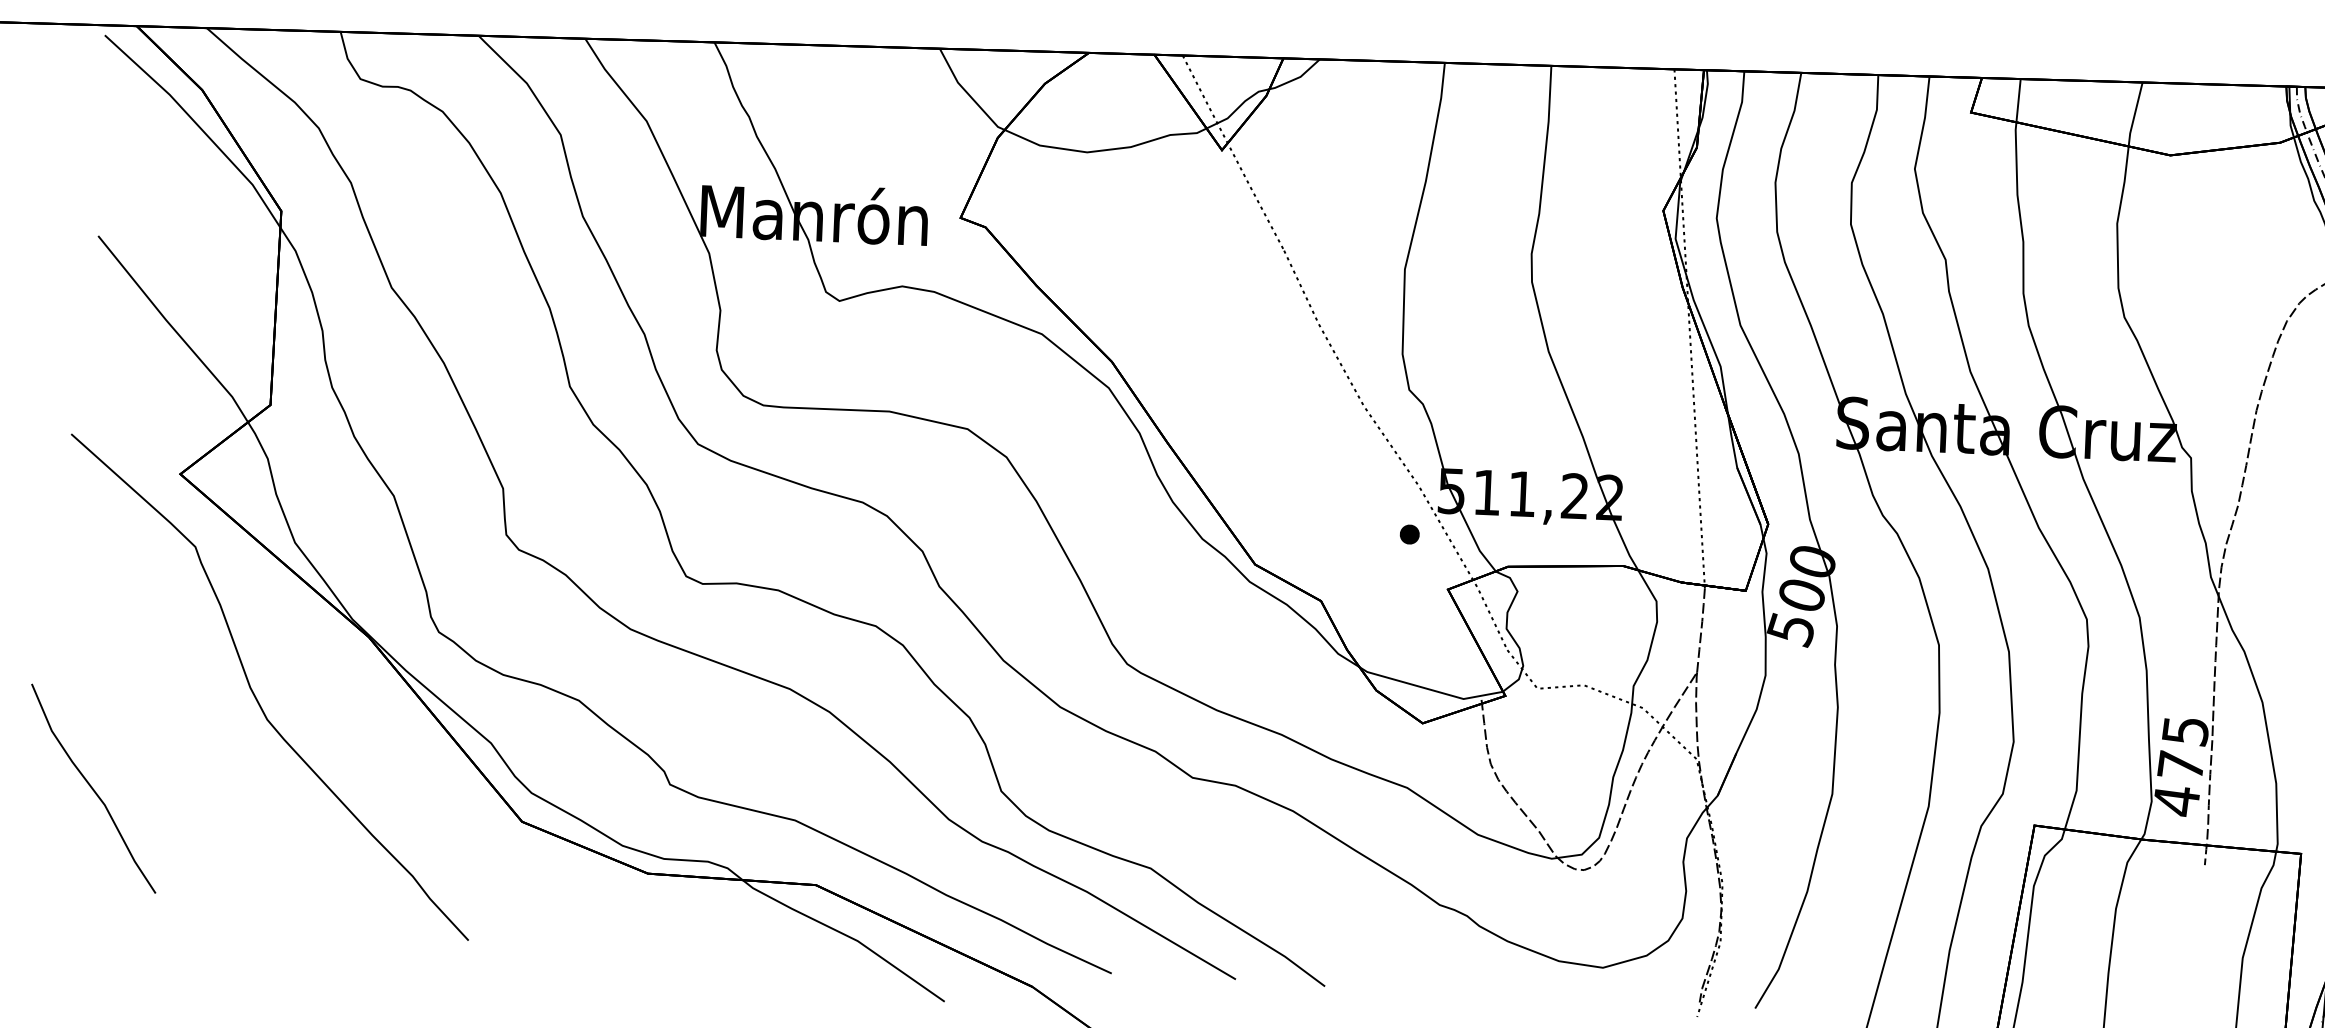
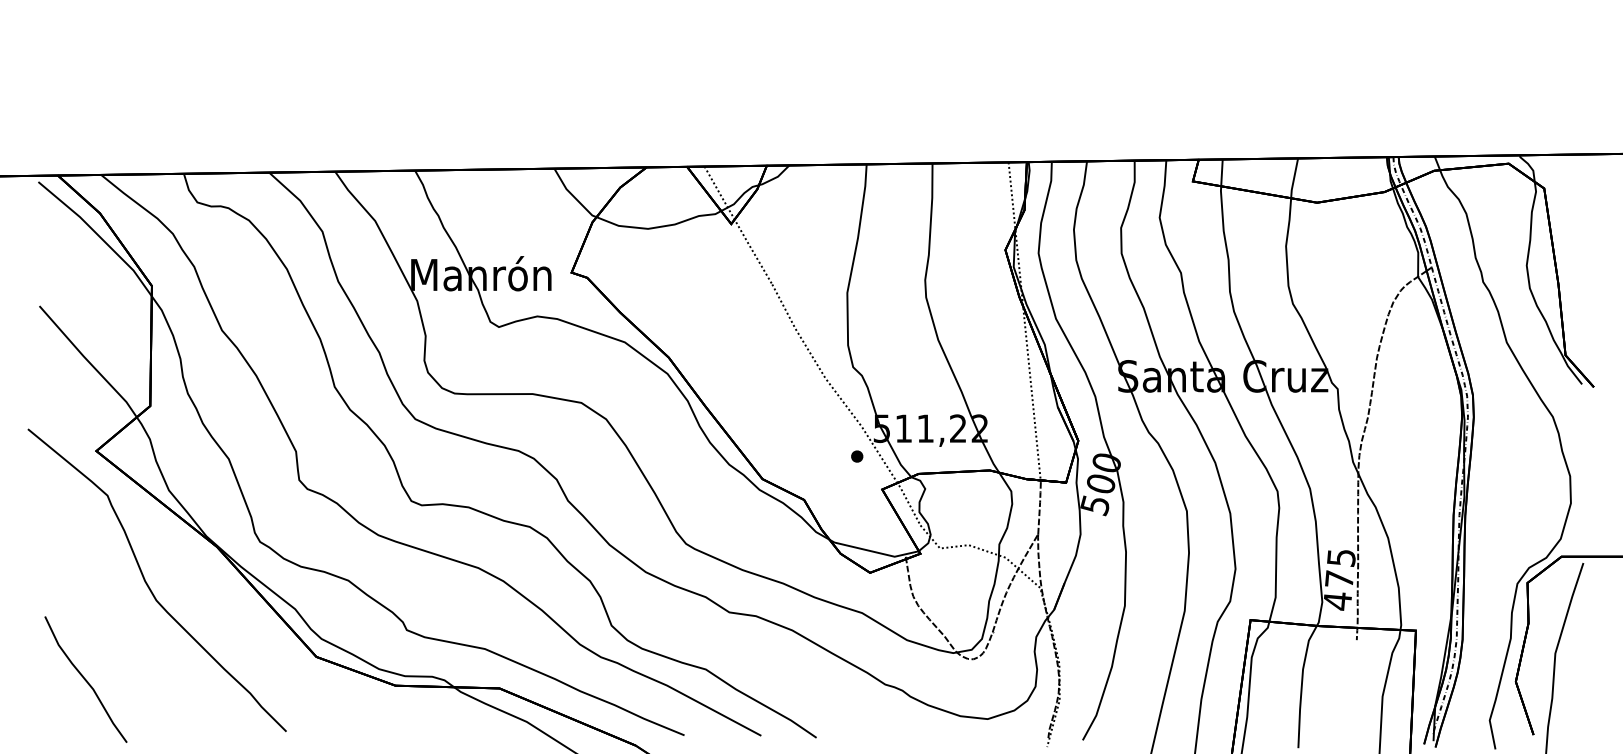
curve: (92, 788) -> (85, 679), moved

